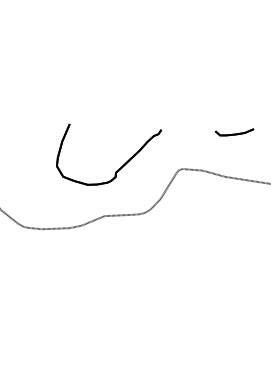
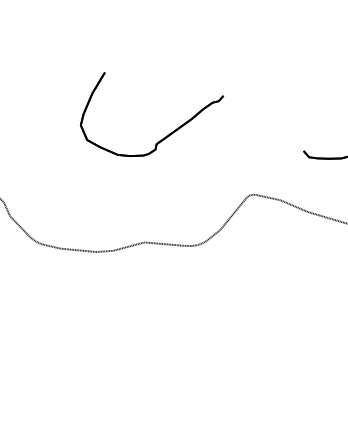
part: (121, 166) -> (164, 136), moved

